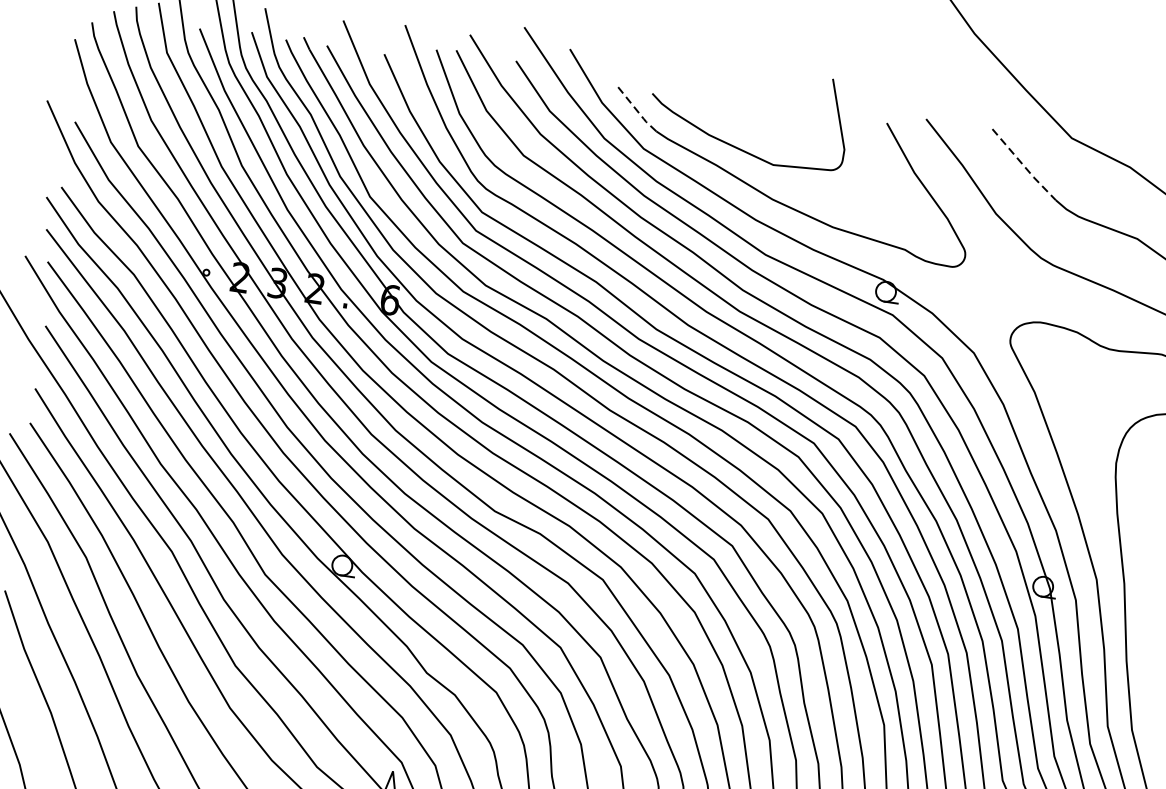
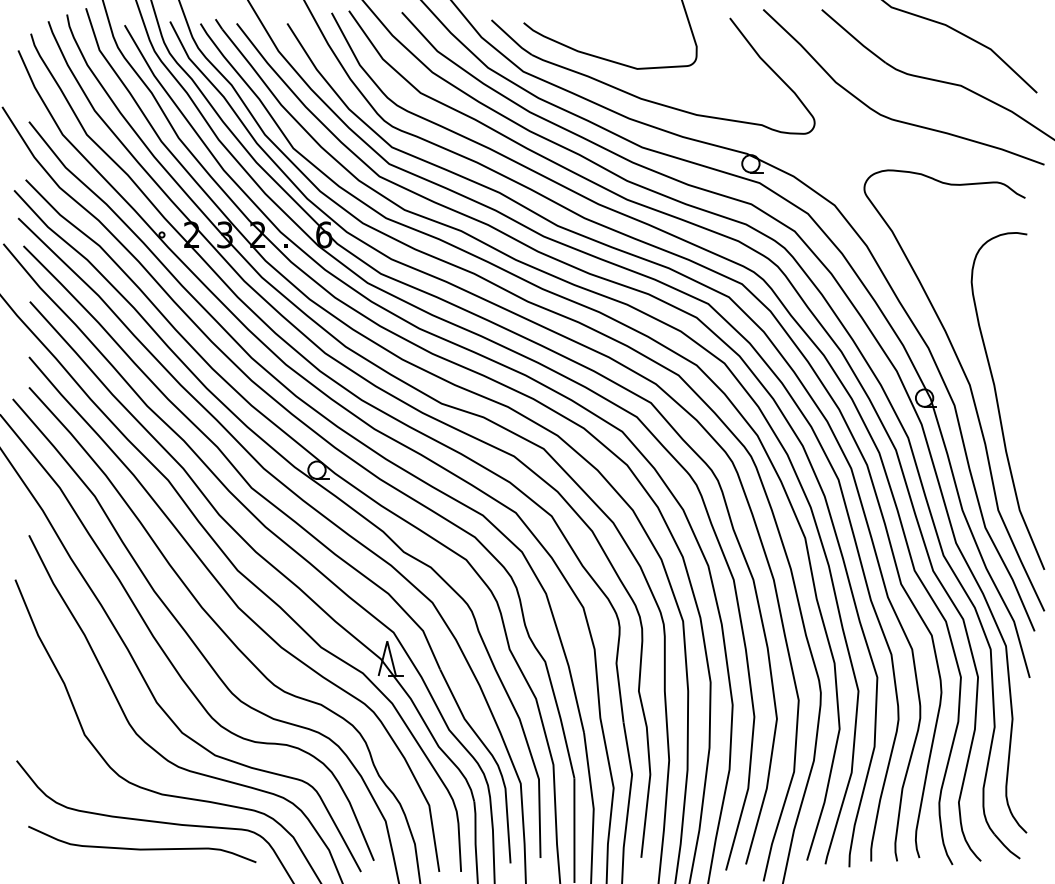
line: (636, 110) -> (512, 39), dashed -> solid
line: (1023, 165) -> (853, 37), dashed -> solid

